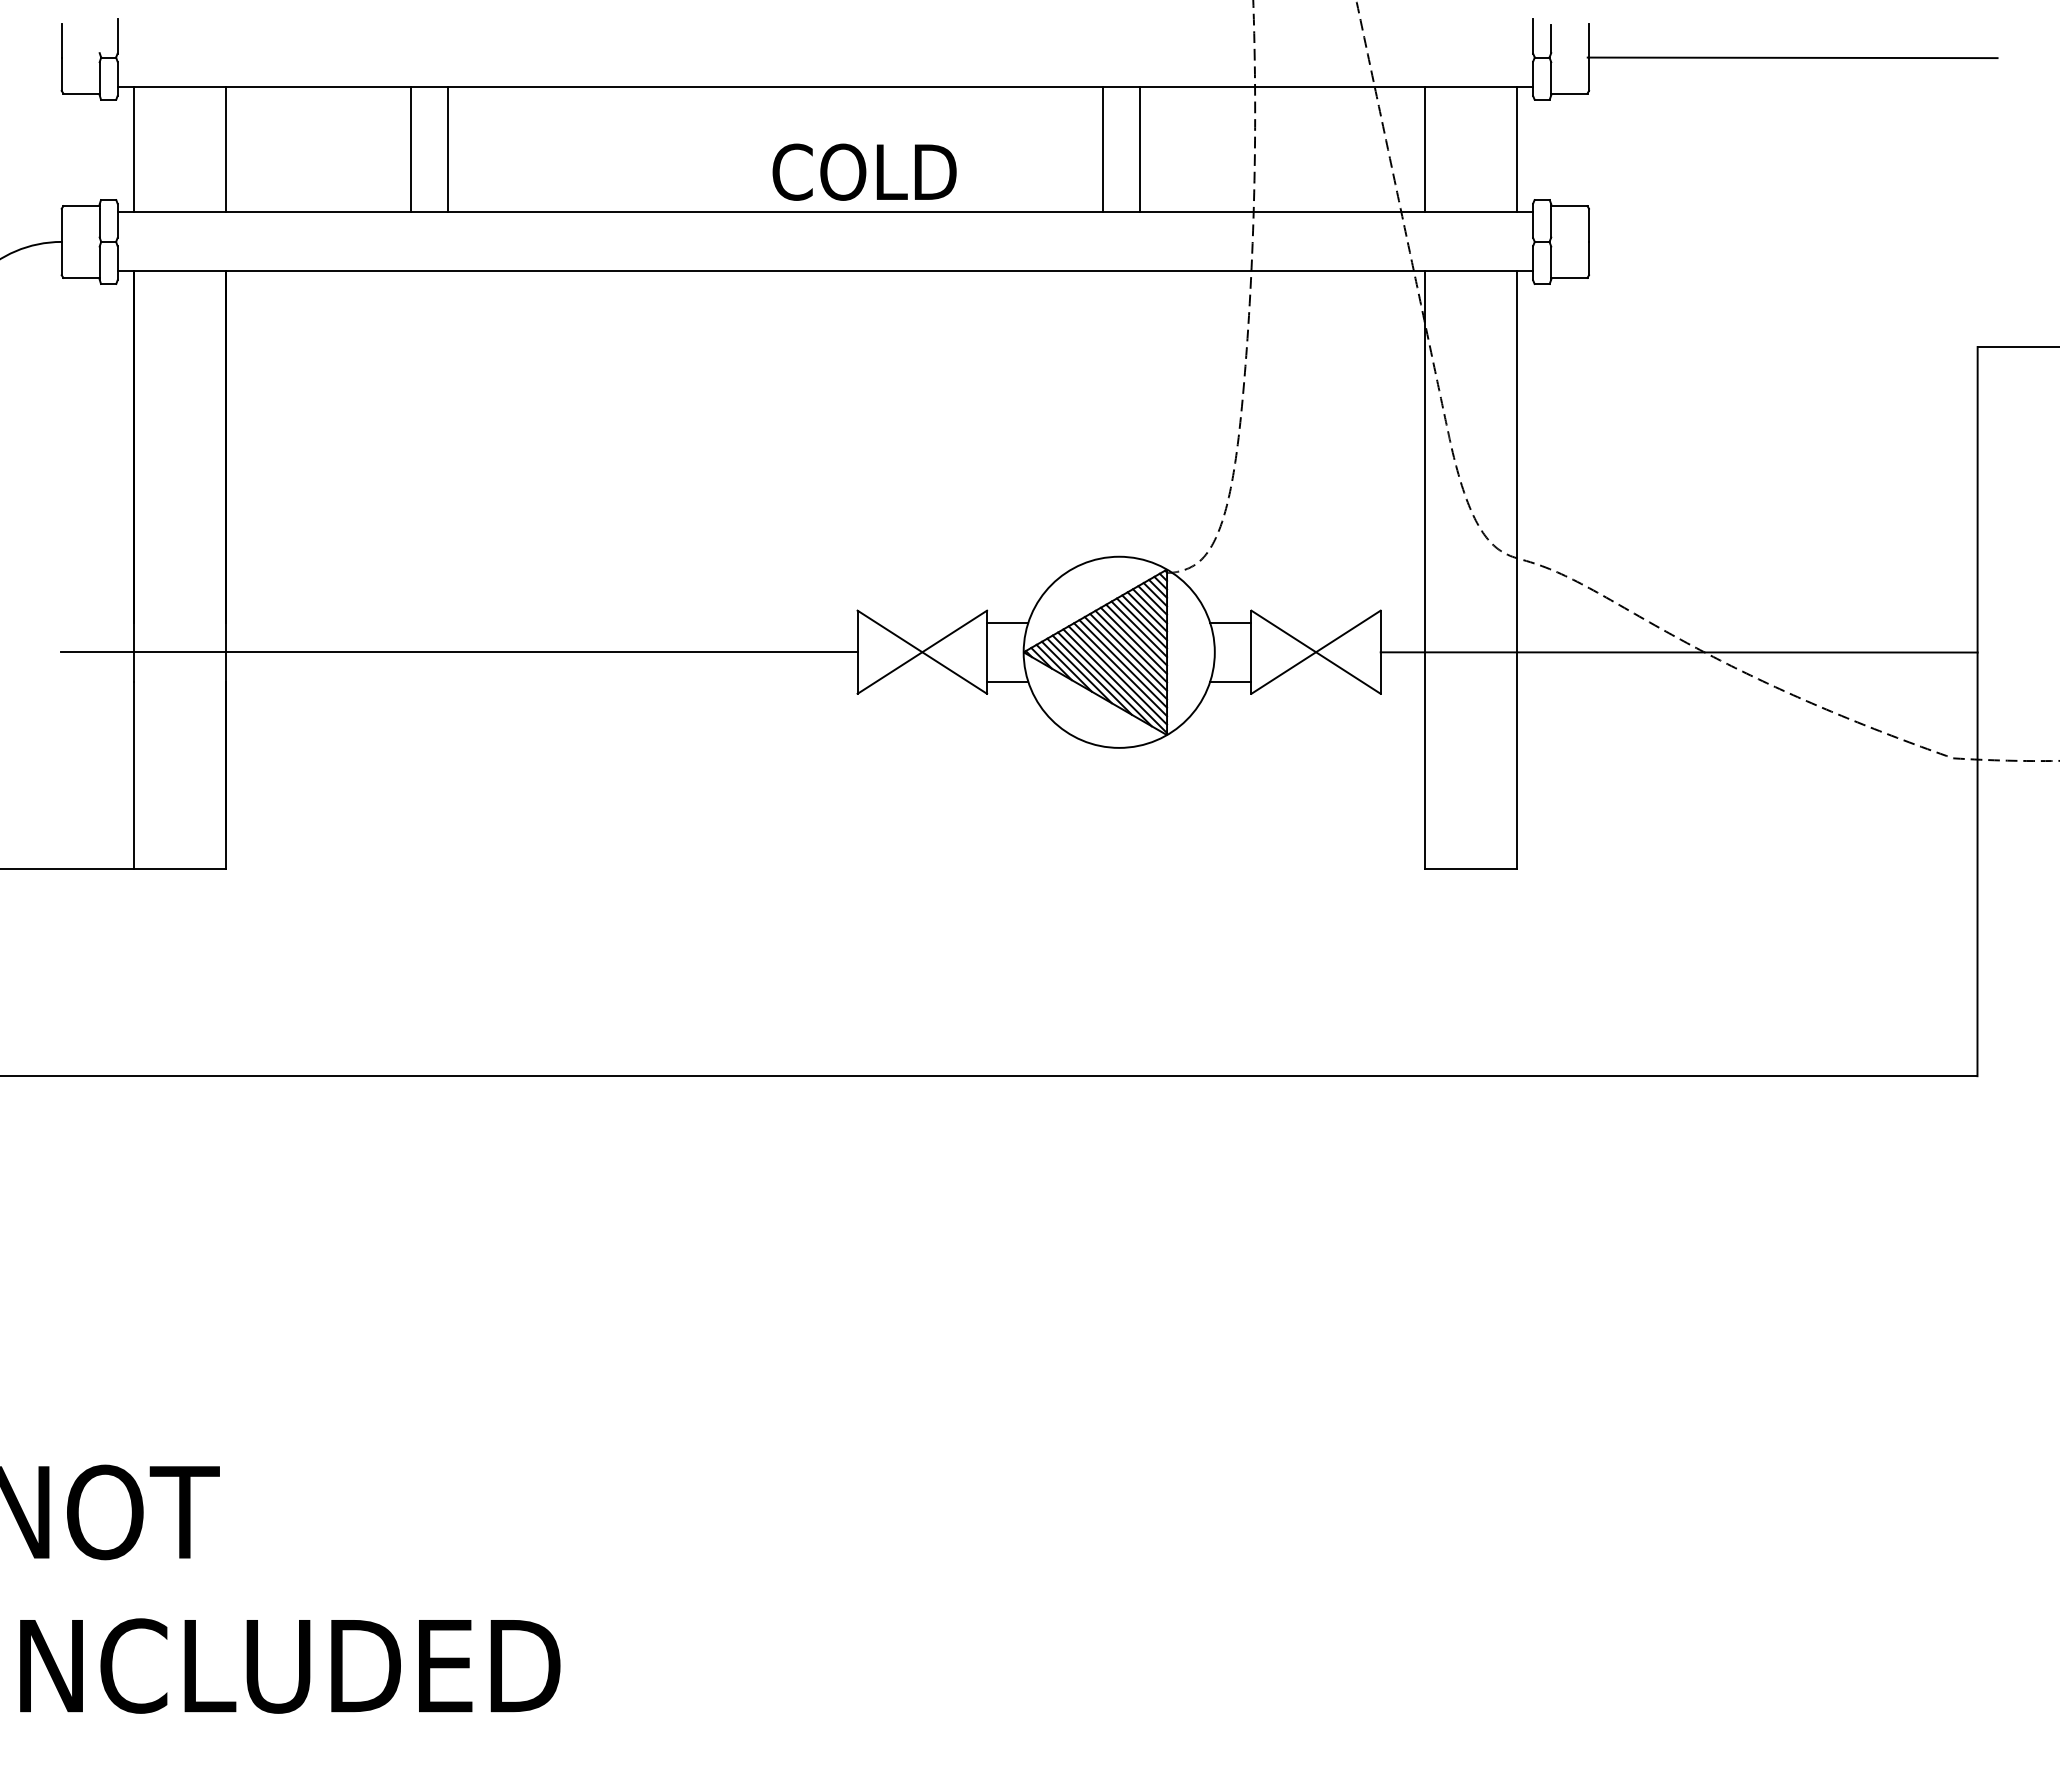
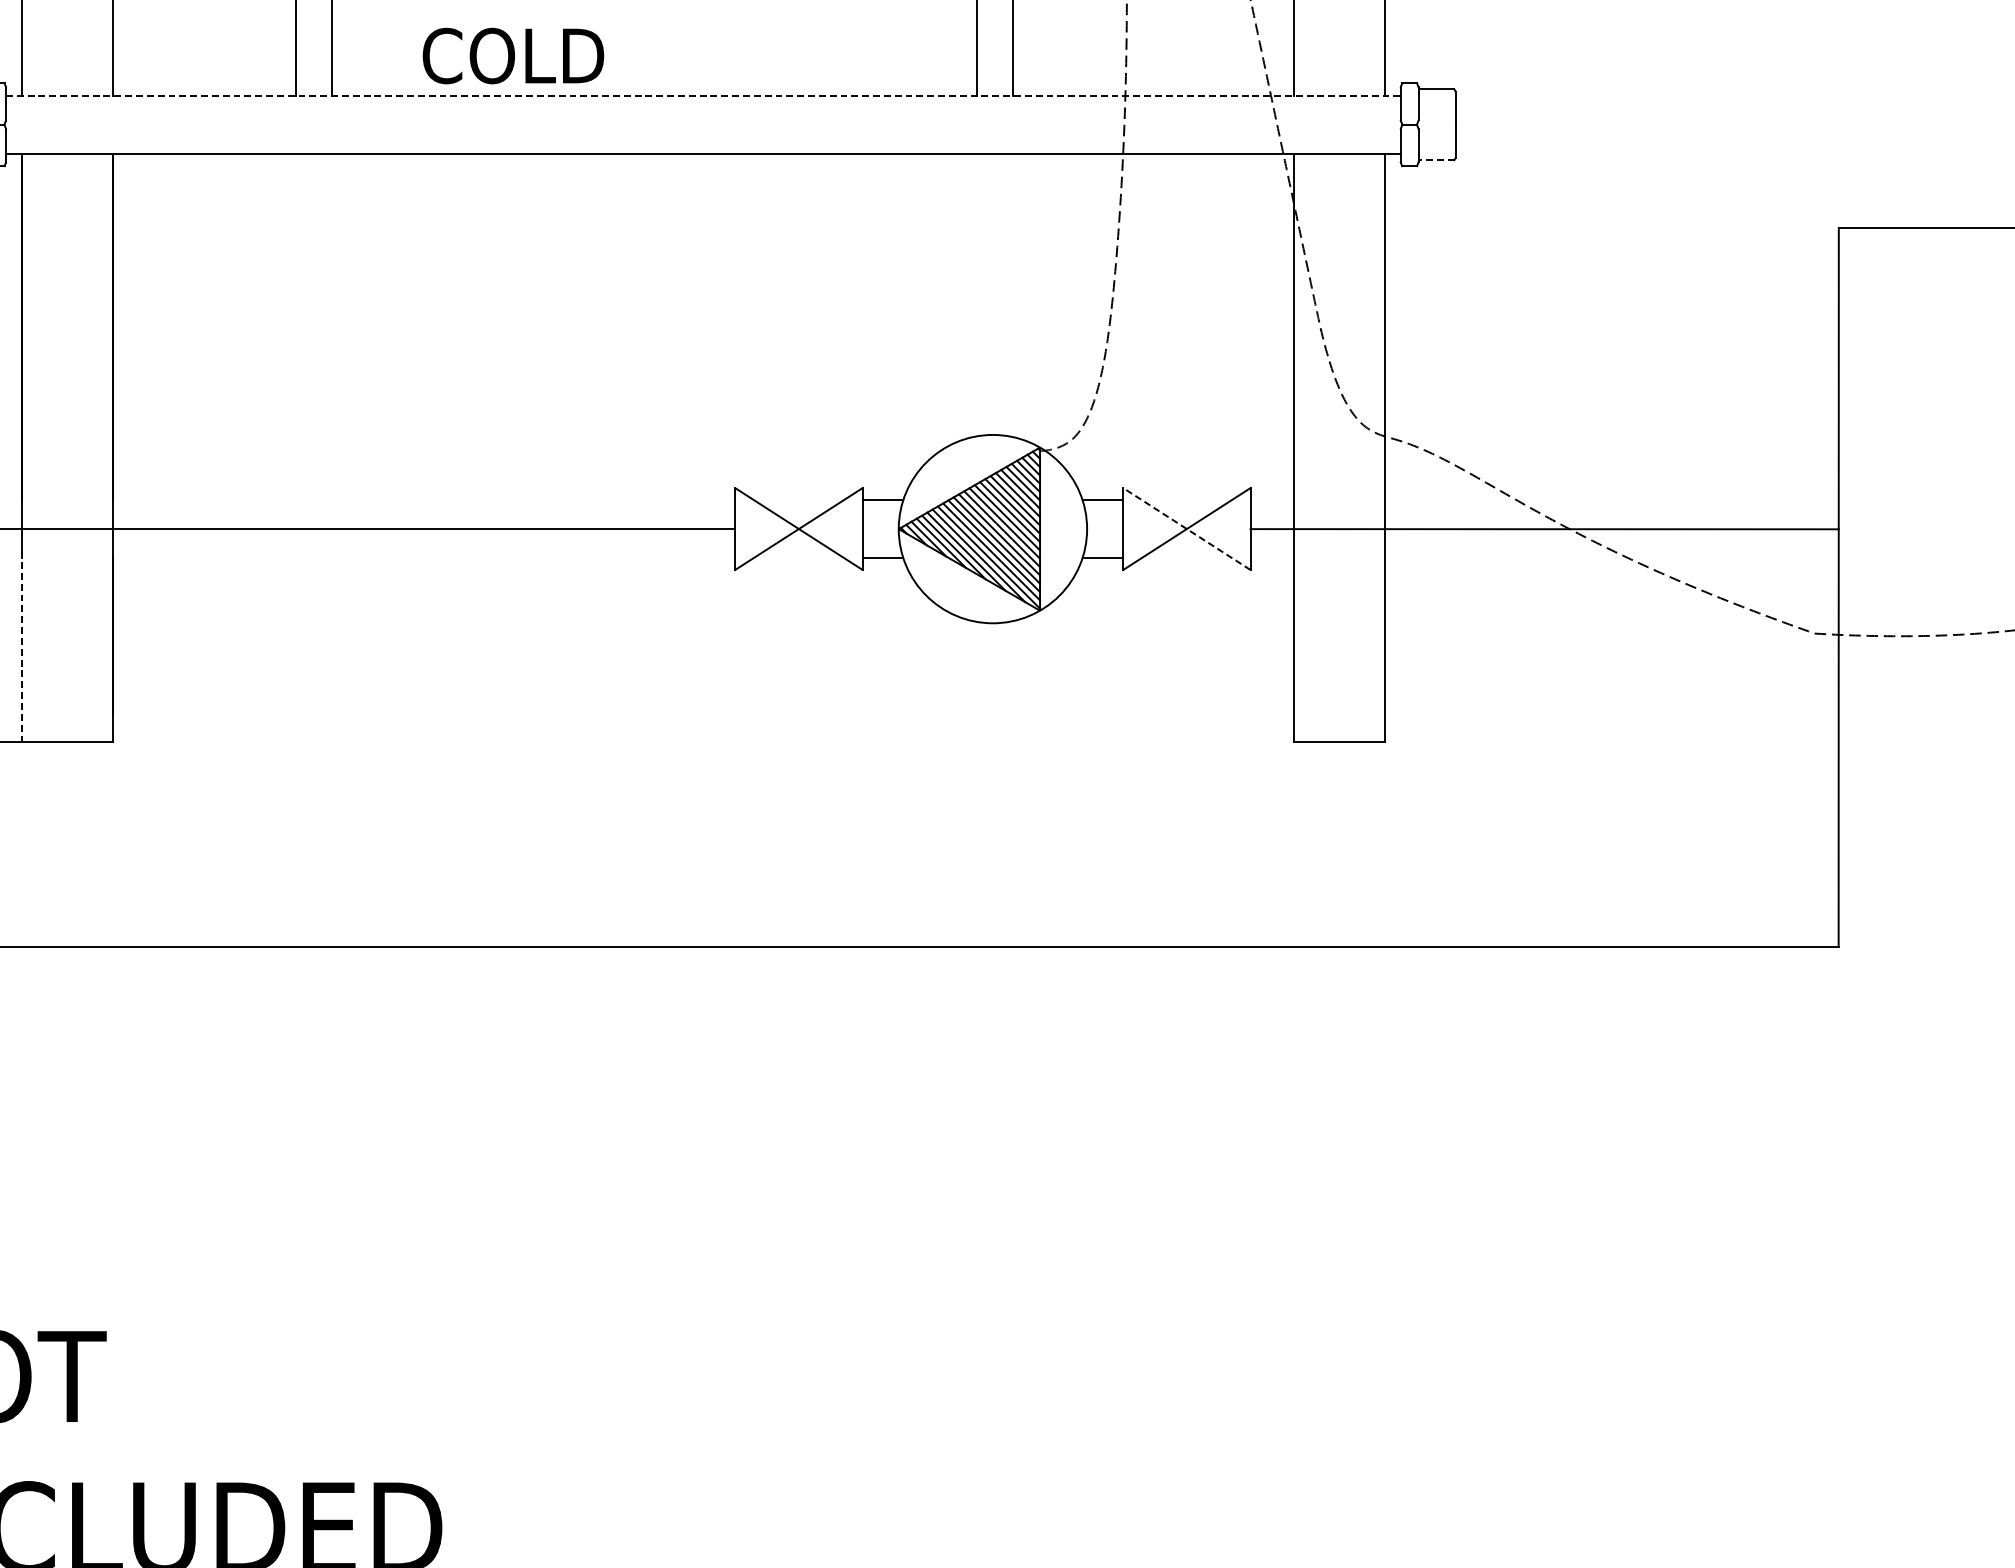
text: (864, 171) -> (513, 55), moved
line: (825, 212) -> (703, 95), solid -> dashed
line: (1568, 277) -> (1435, 159), solid -> dashed
line: (1316, 652) -> (1187, 529), solid -> dashed
line: (134, 774) -> (22, 649), solid -> dashed

